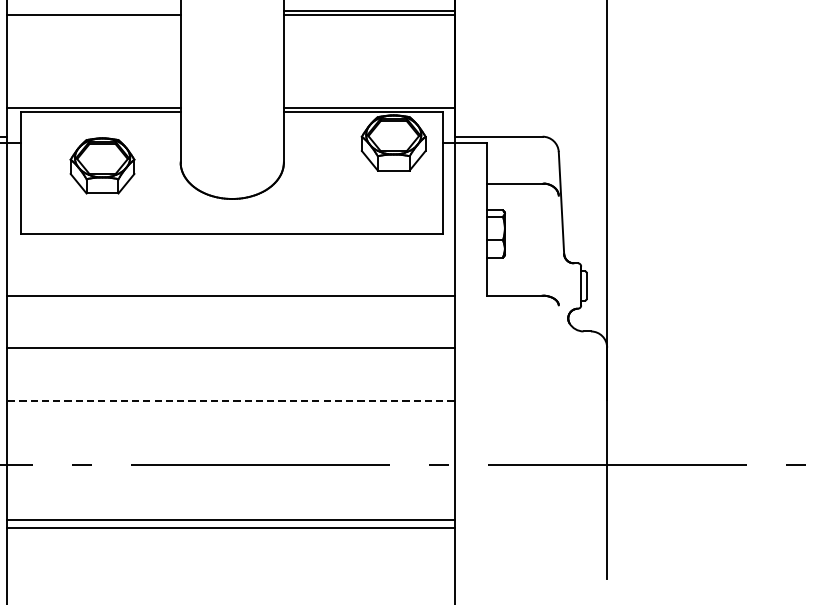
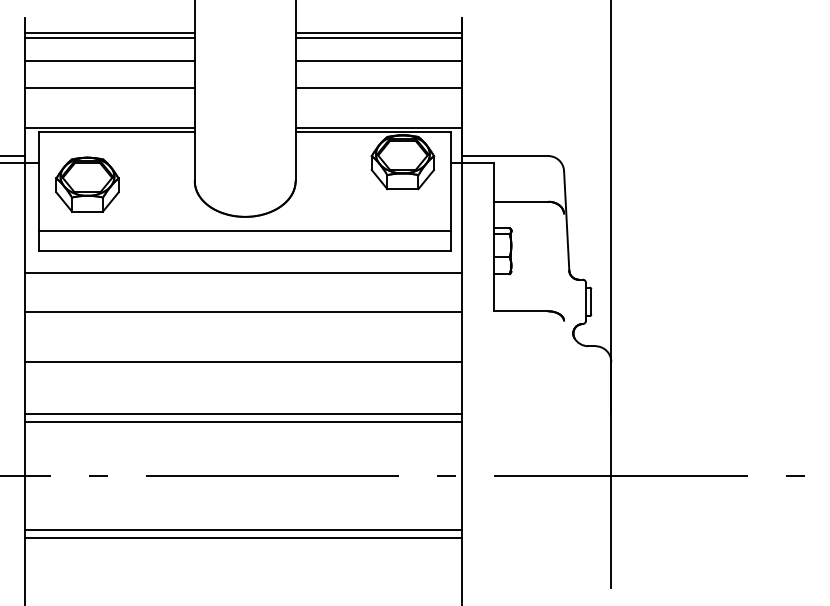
line: (93, 11) -> (109, 33), added
line: (93, 39) -> (109, 61), added
line: (368, 39) -> (378, 61), added
line: (93, 66) -> (109, 87), added
line: (368, 66) -> (378, 87), added
part: (102, 165) -> (87, 184), moved
line: (232, 212) -> (245, 230), added
line: (230, 256) -> (243, 273), added
line: (230, 401) -> (243, 414), dashed -> solid
line: (230, 409) -> (243, 422), added

